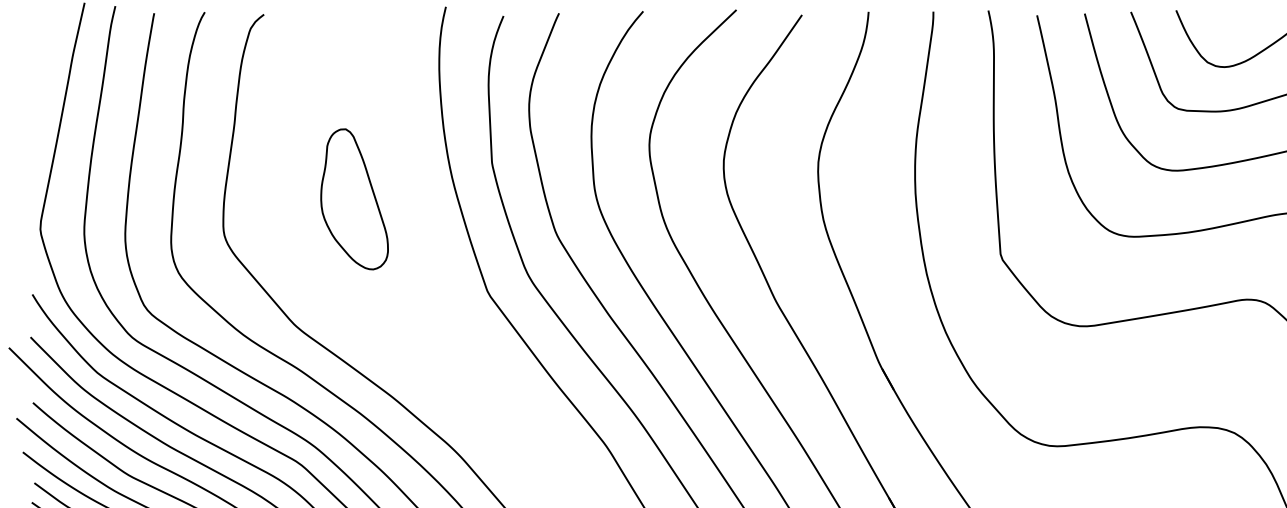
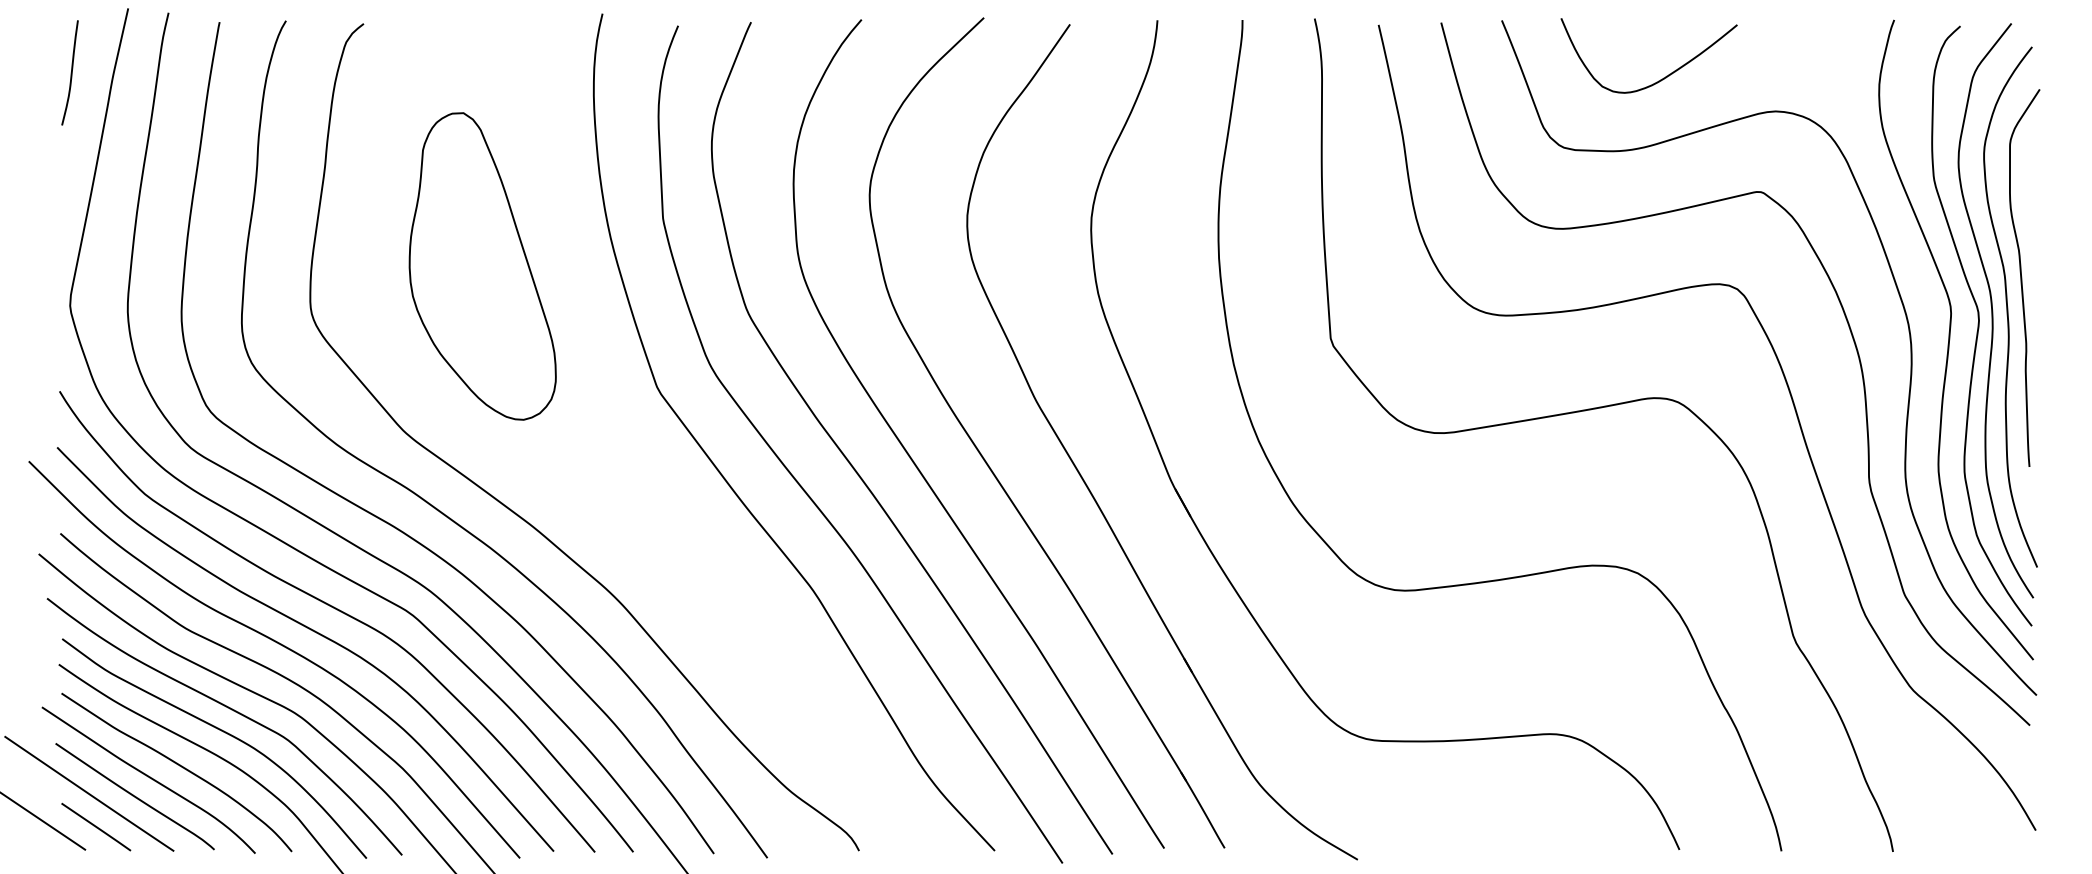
curve: (40, 51) -> (70, 72), added
part: (354, 199) -> (482, 266), size x1.67

